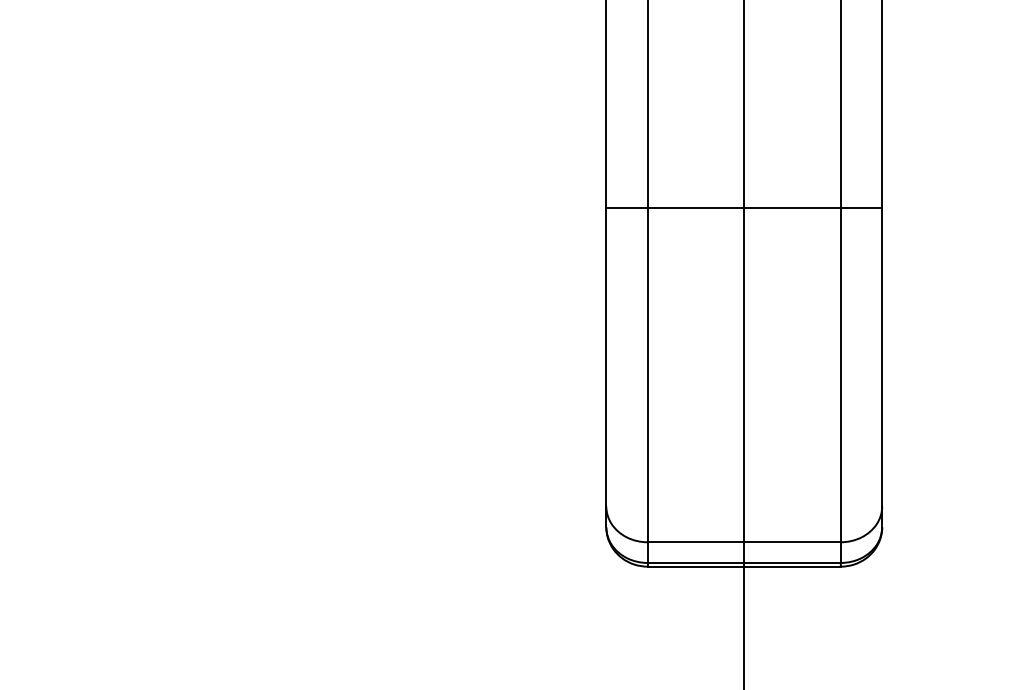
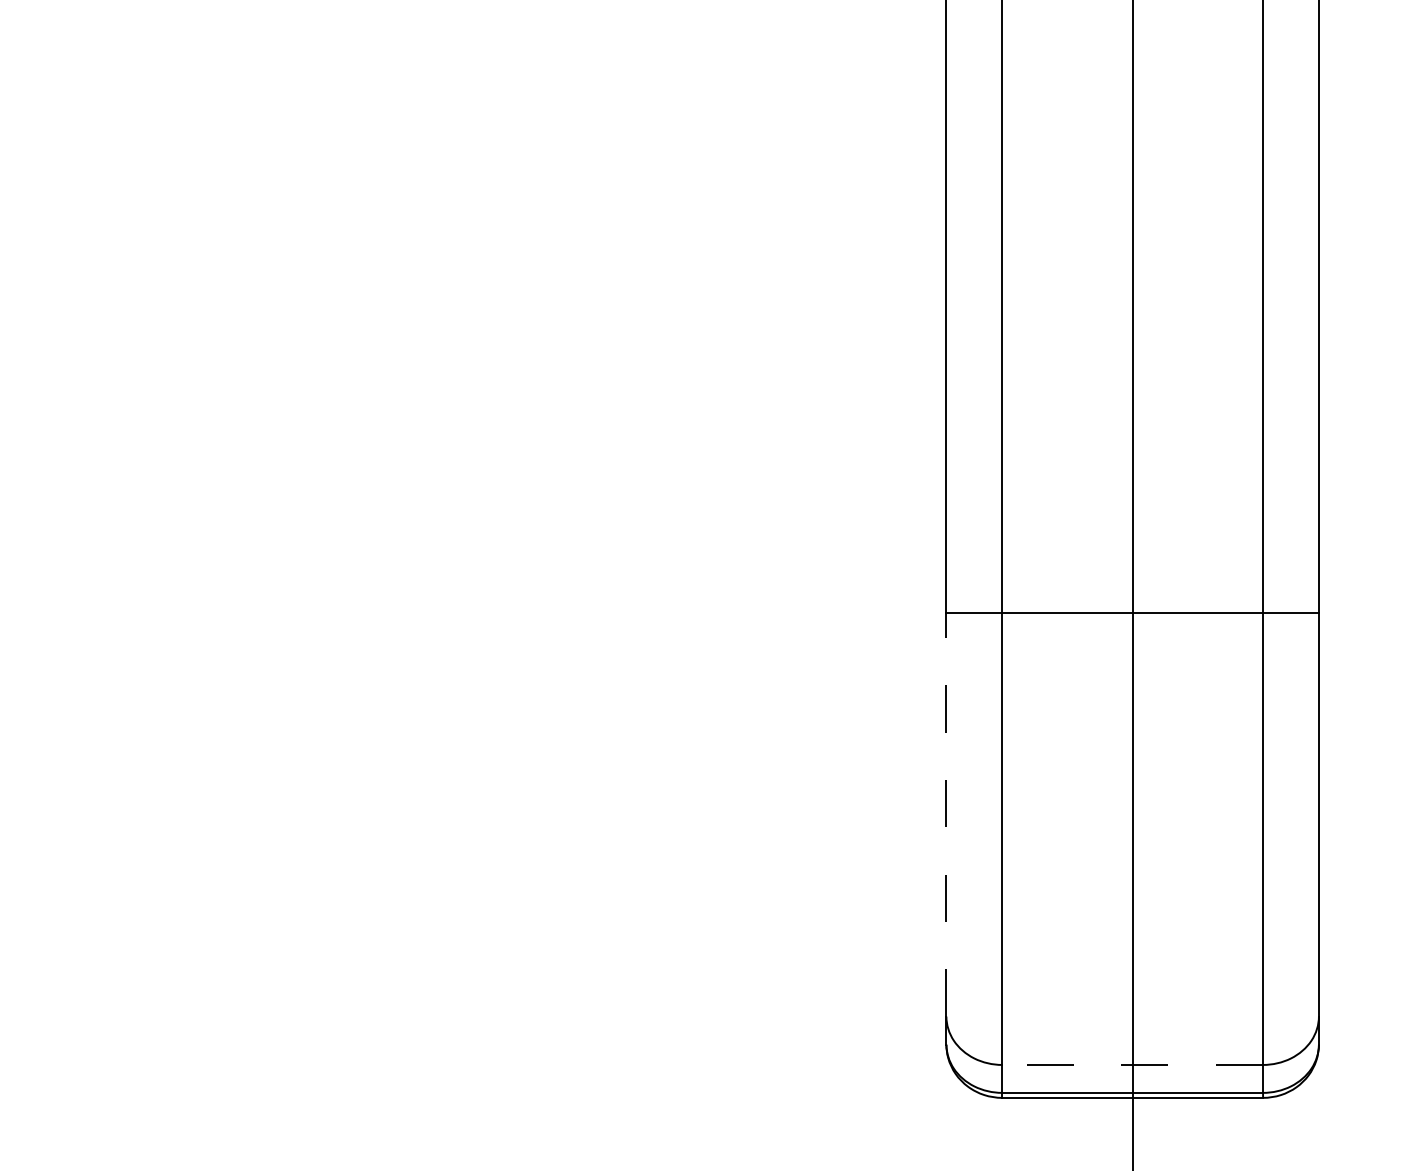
line: (606, 356) -> (946, 814), solid -> dashed
line: (744, 541) -> (1132, 1064), solid -> dashed

